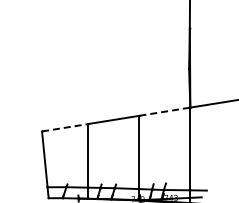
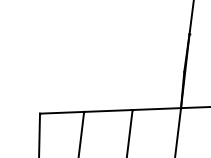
line: (164, 111) -> (156, 108), dashed -> solid
line: (65, 127) -> (62, 112), dashed -> solid

